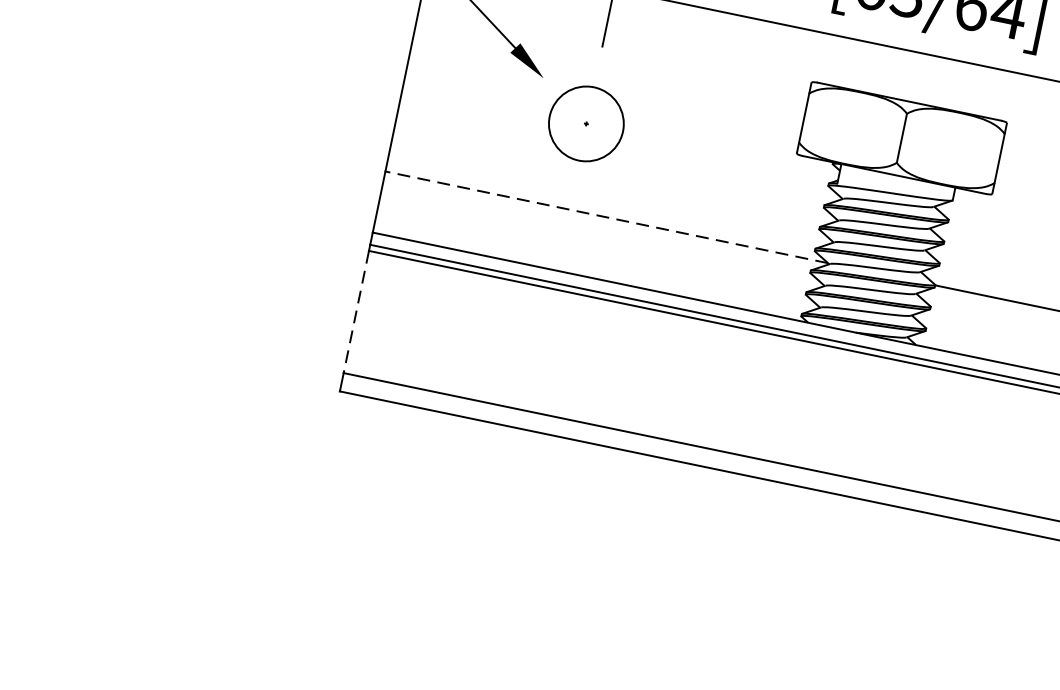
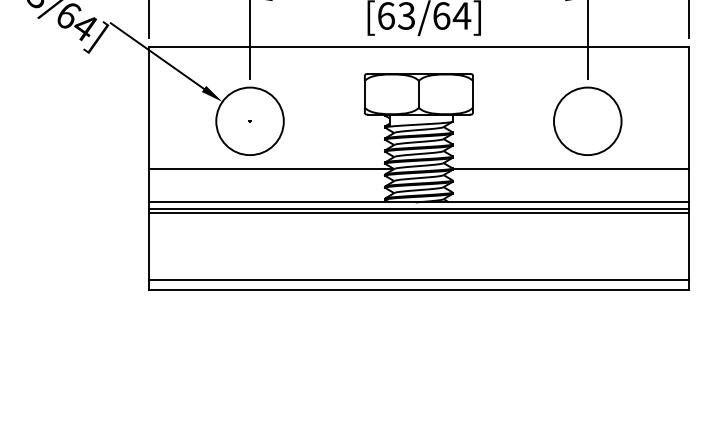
circle: (585, 123) -> (249, 121), size x1.67
line: (605, 216) -> (270, 168), dashed -> solid
line: (355, 312) -> (148, 246), dashed -> solid

